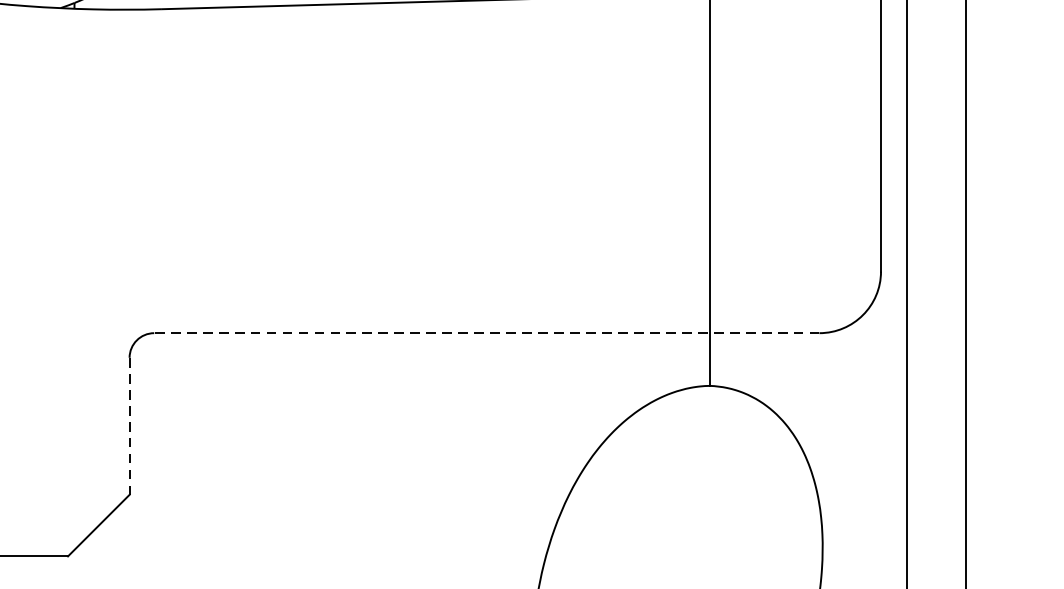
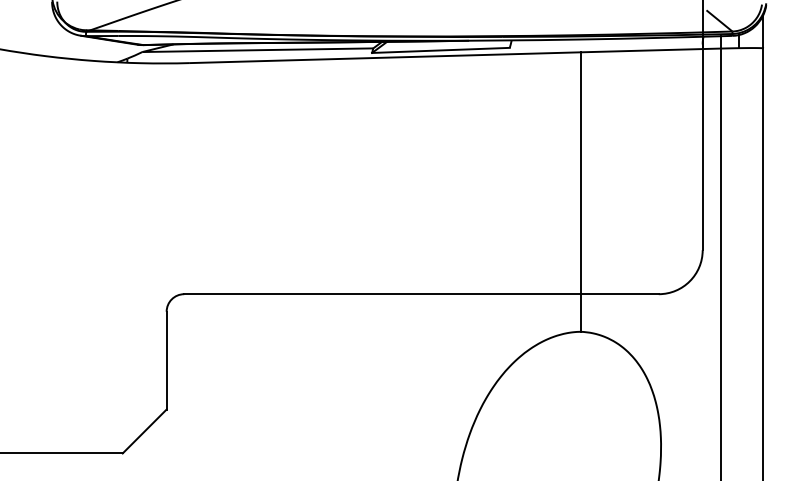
line: (486, 333) -> (421, 294), dashed -> solid
line: (129, 426) -> (166, 360), dashed -> solid

